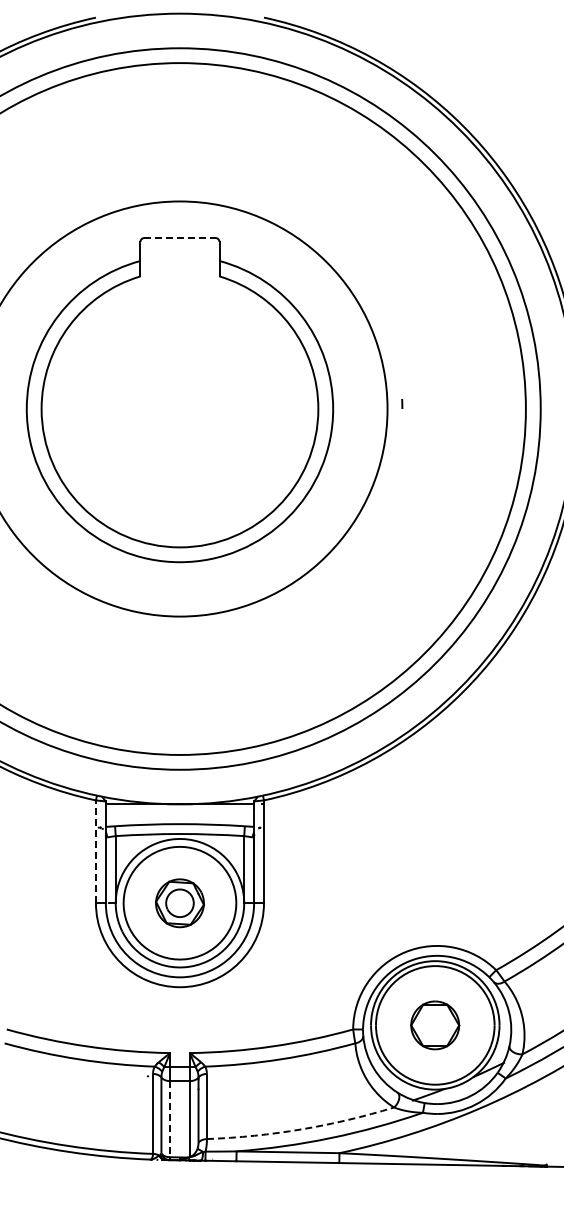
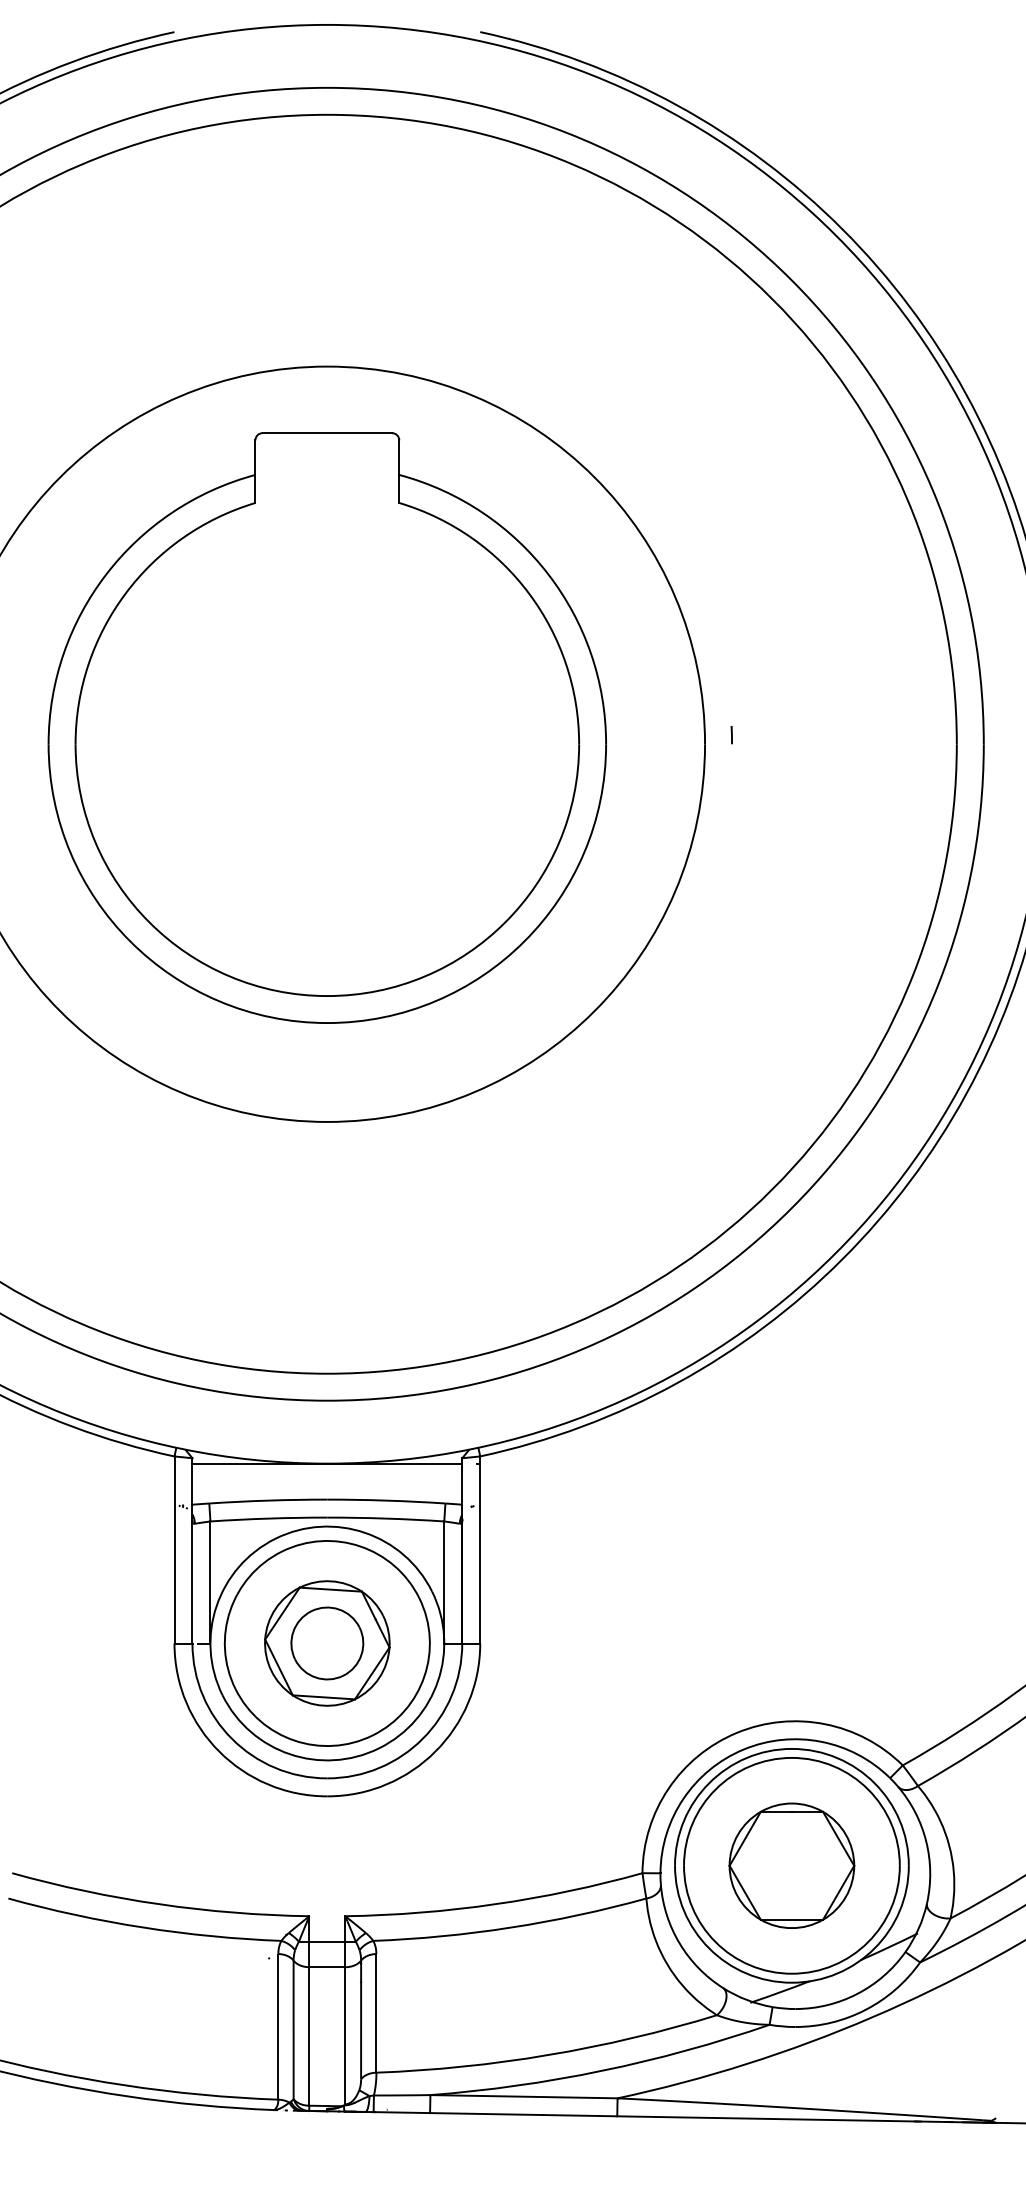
line: (179, 238) -> (326, 433), dashed -> solid
line: (95, 851) -> (173, 1549), dashed -> solid
part: (179, 903) -> (326, 1644), size x1.43
part: (434, 1025) -> (790, 1866), size x1.43
line: (170, 1119) -> (310, 2037), dashed -> solid
arc: (301, 1129) -> (548, 2055), dashed -> solid

